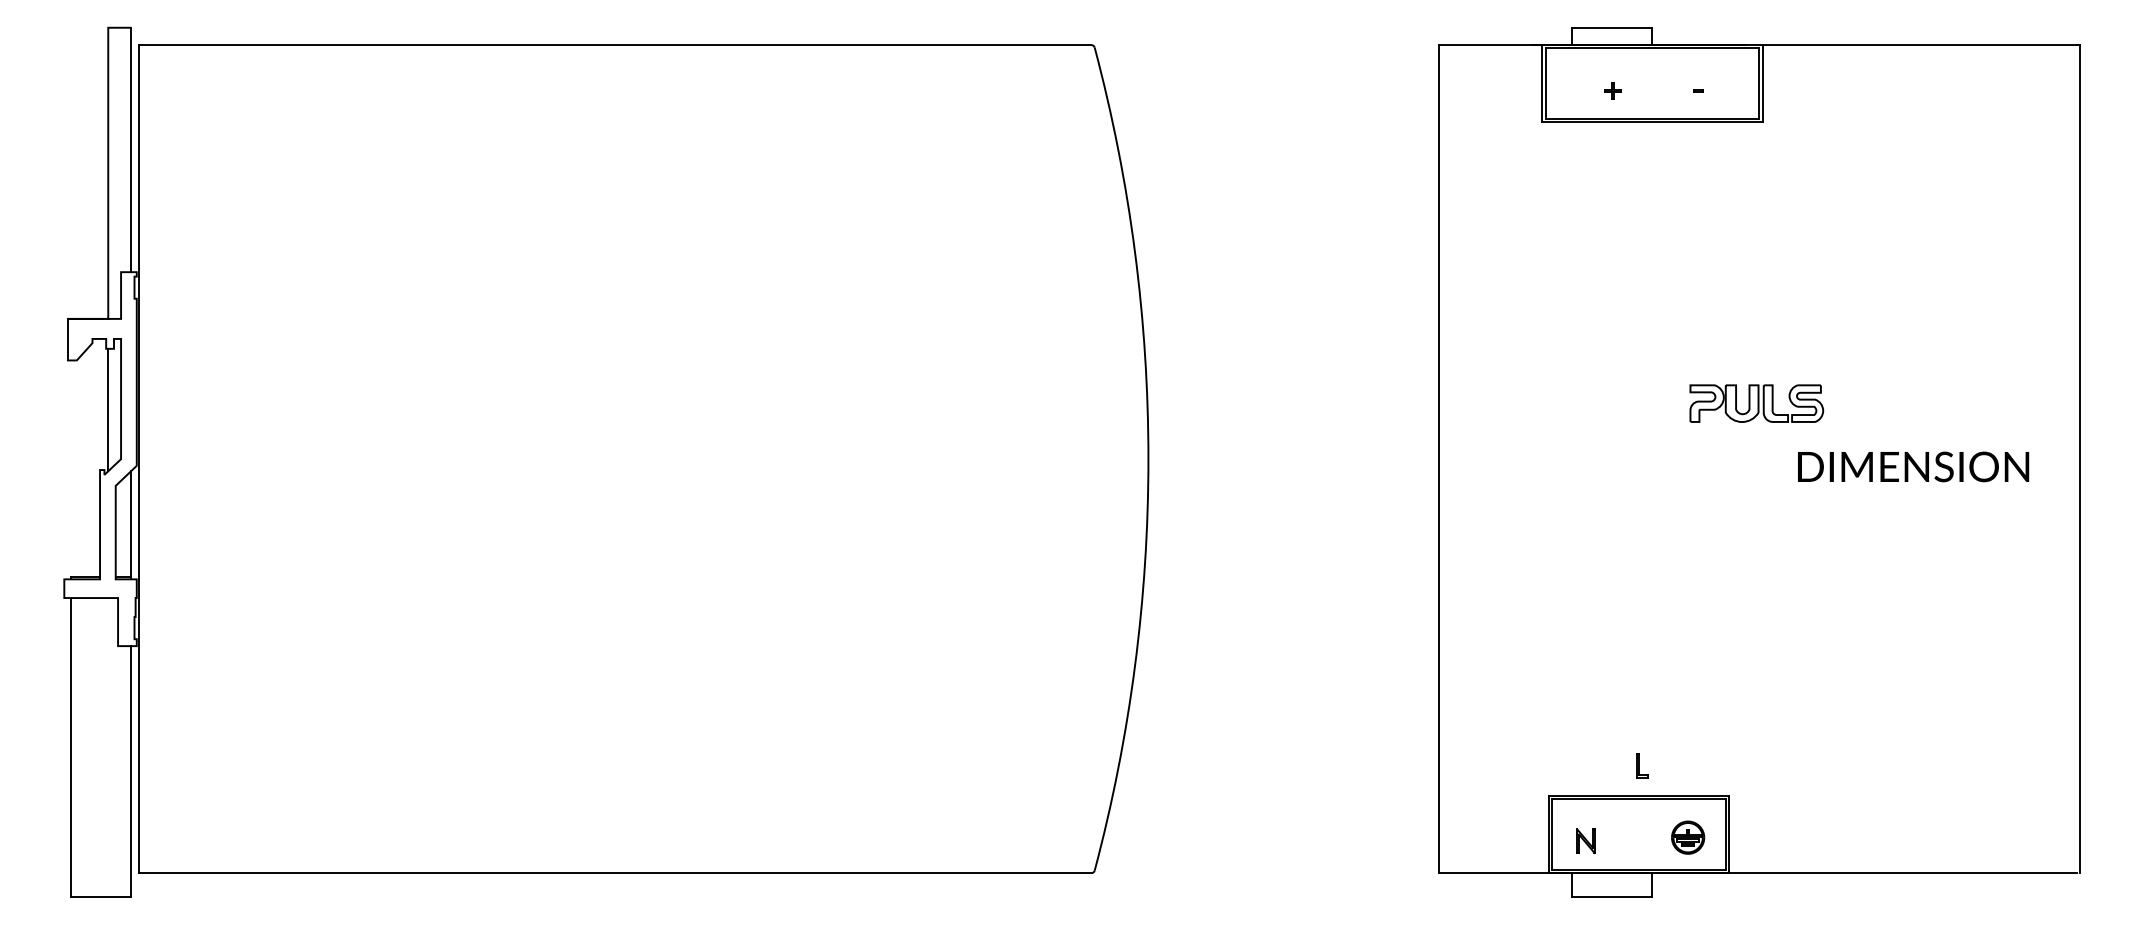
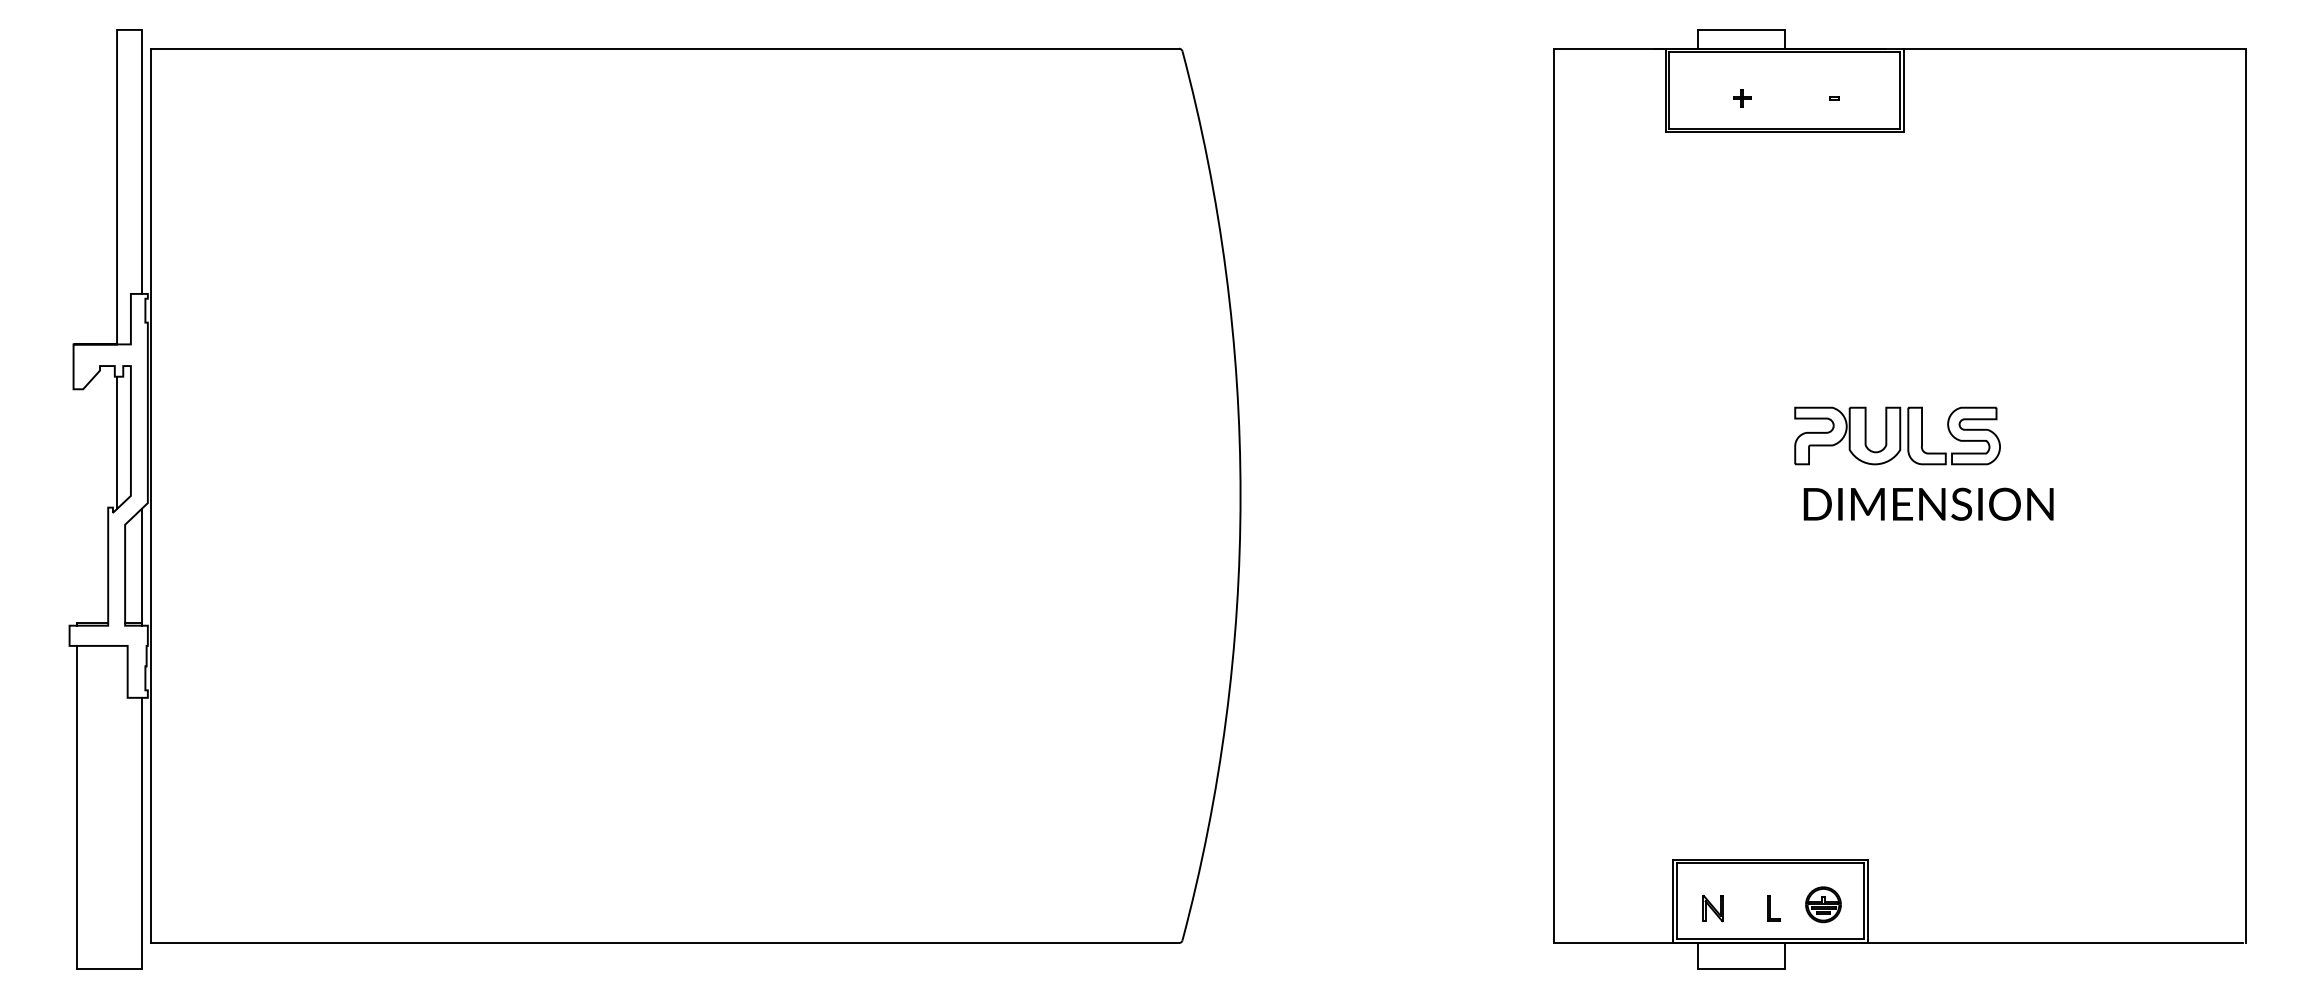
part: (1756, 403) -> (1897, 435), size x1.43
text: (1913, 466) -> (1928, 503), moved
part: (1642, 765) -> (1774, 907), moved

